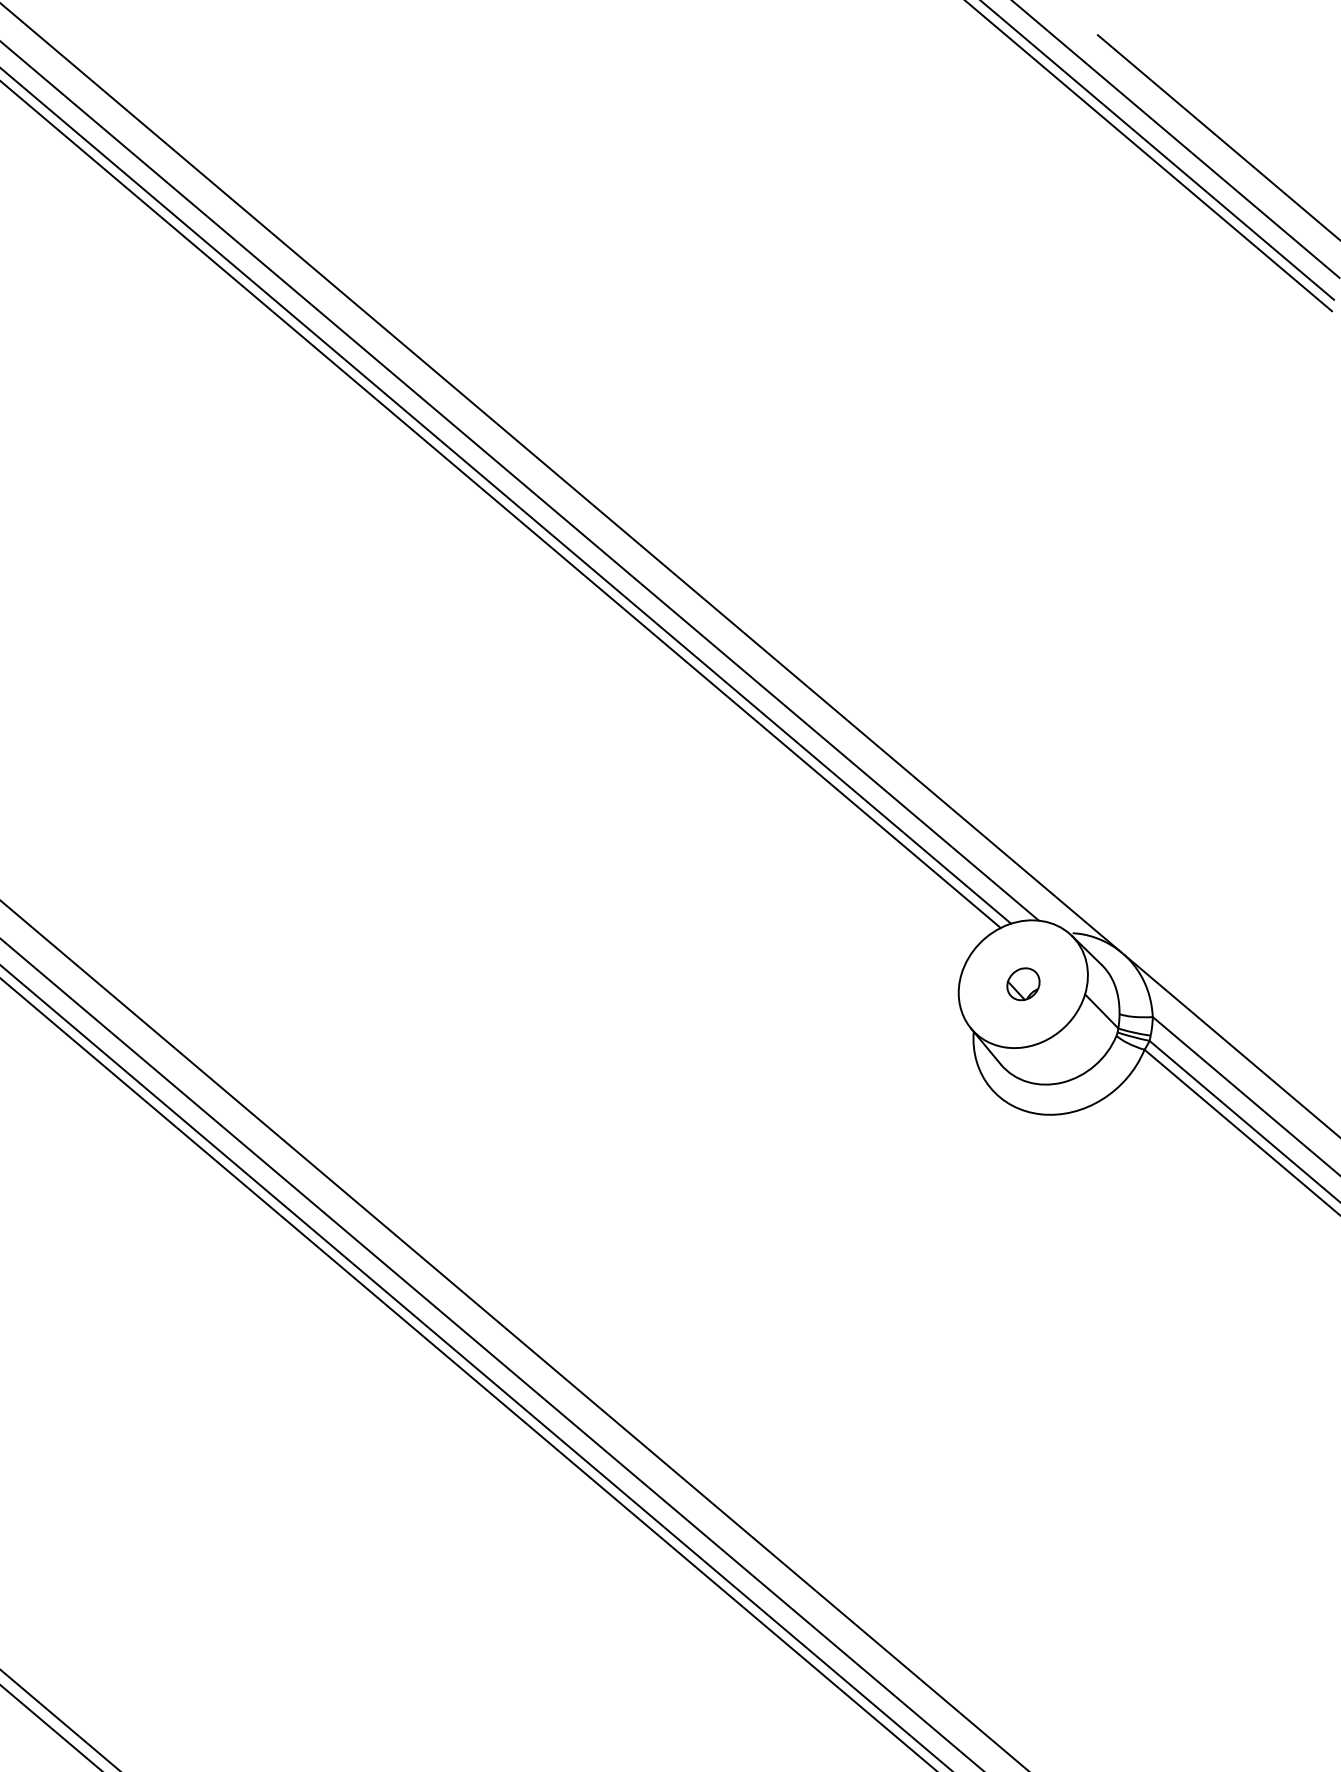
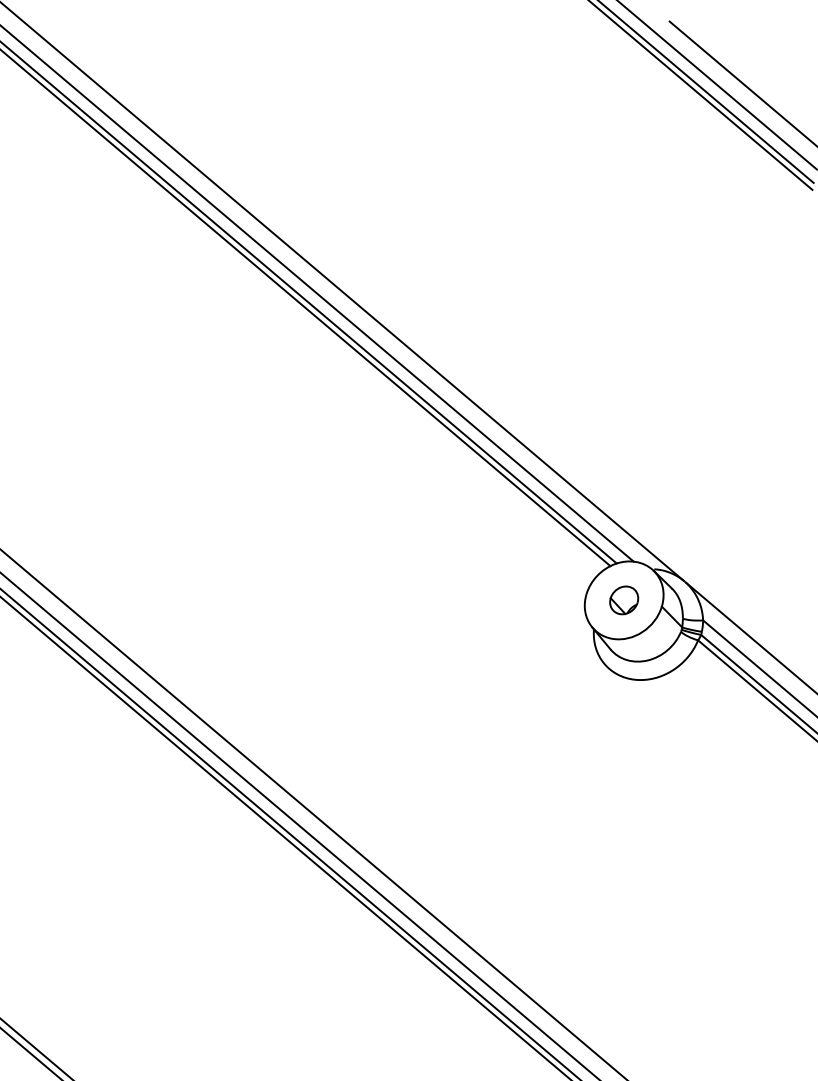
part: (1023, 984) -> (624, 600), size x1.43

